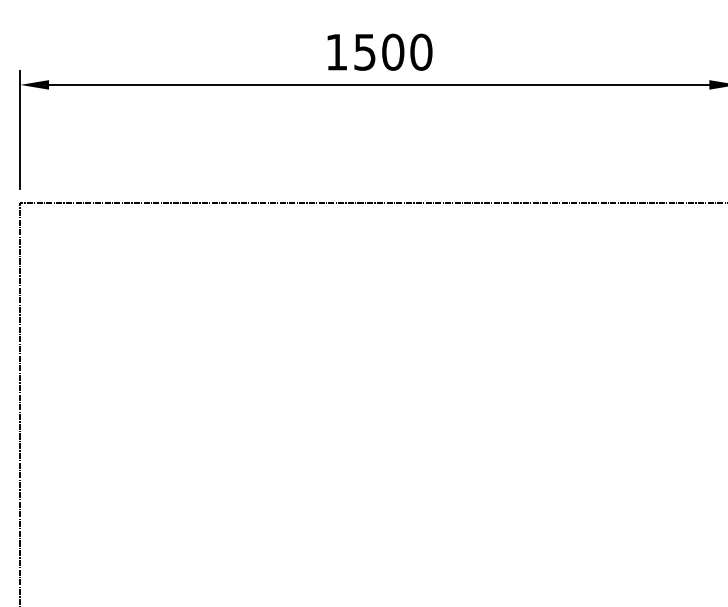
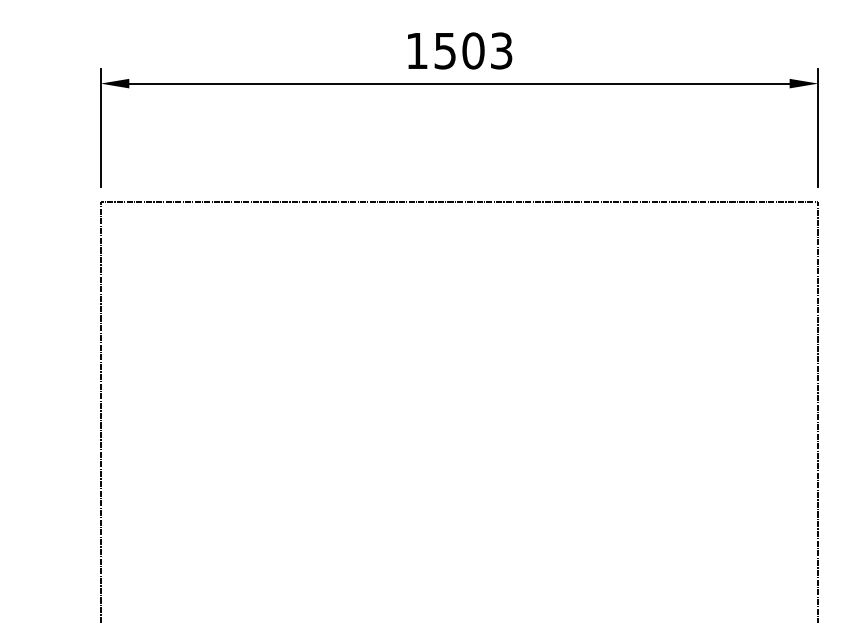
text: (421, 51) -> (501, 50), 1500 -> 1503

